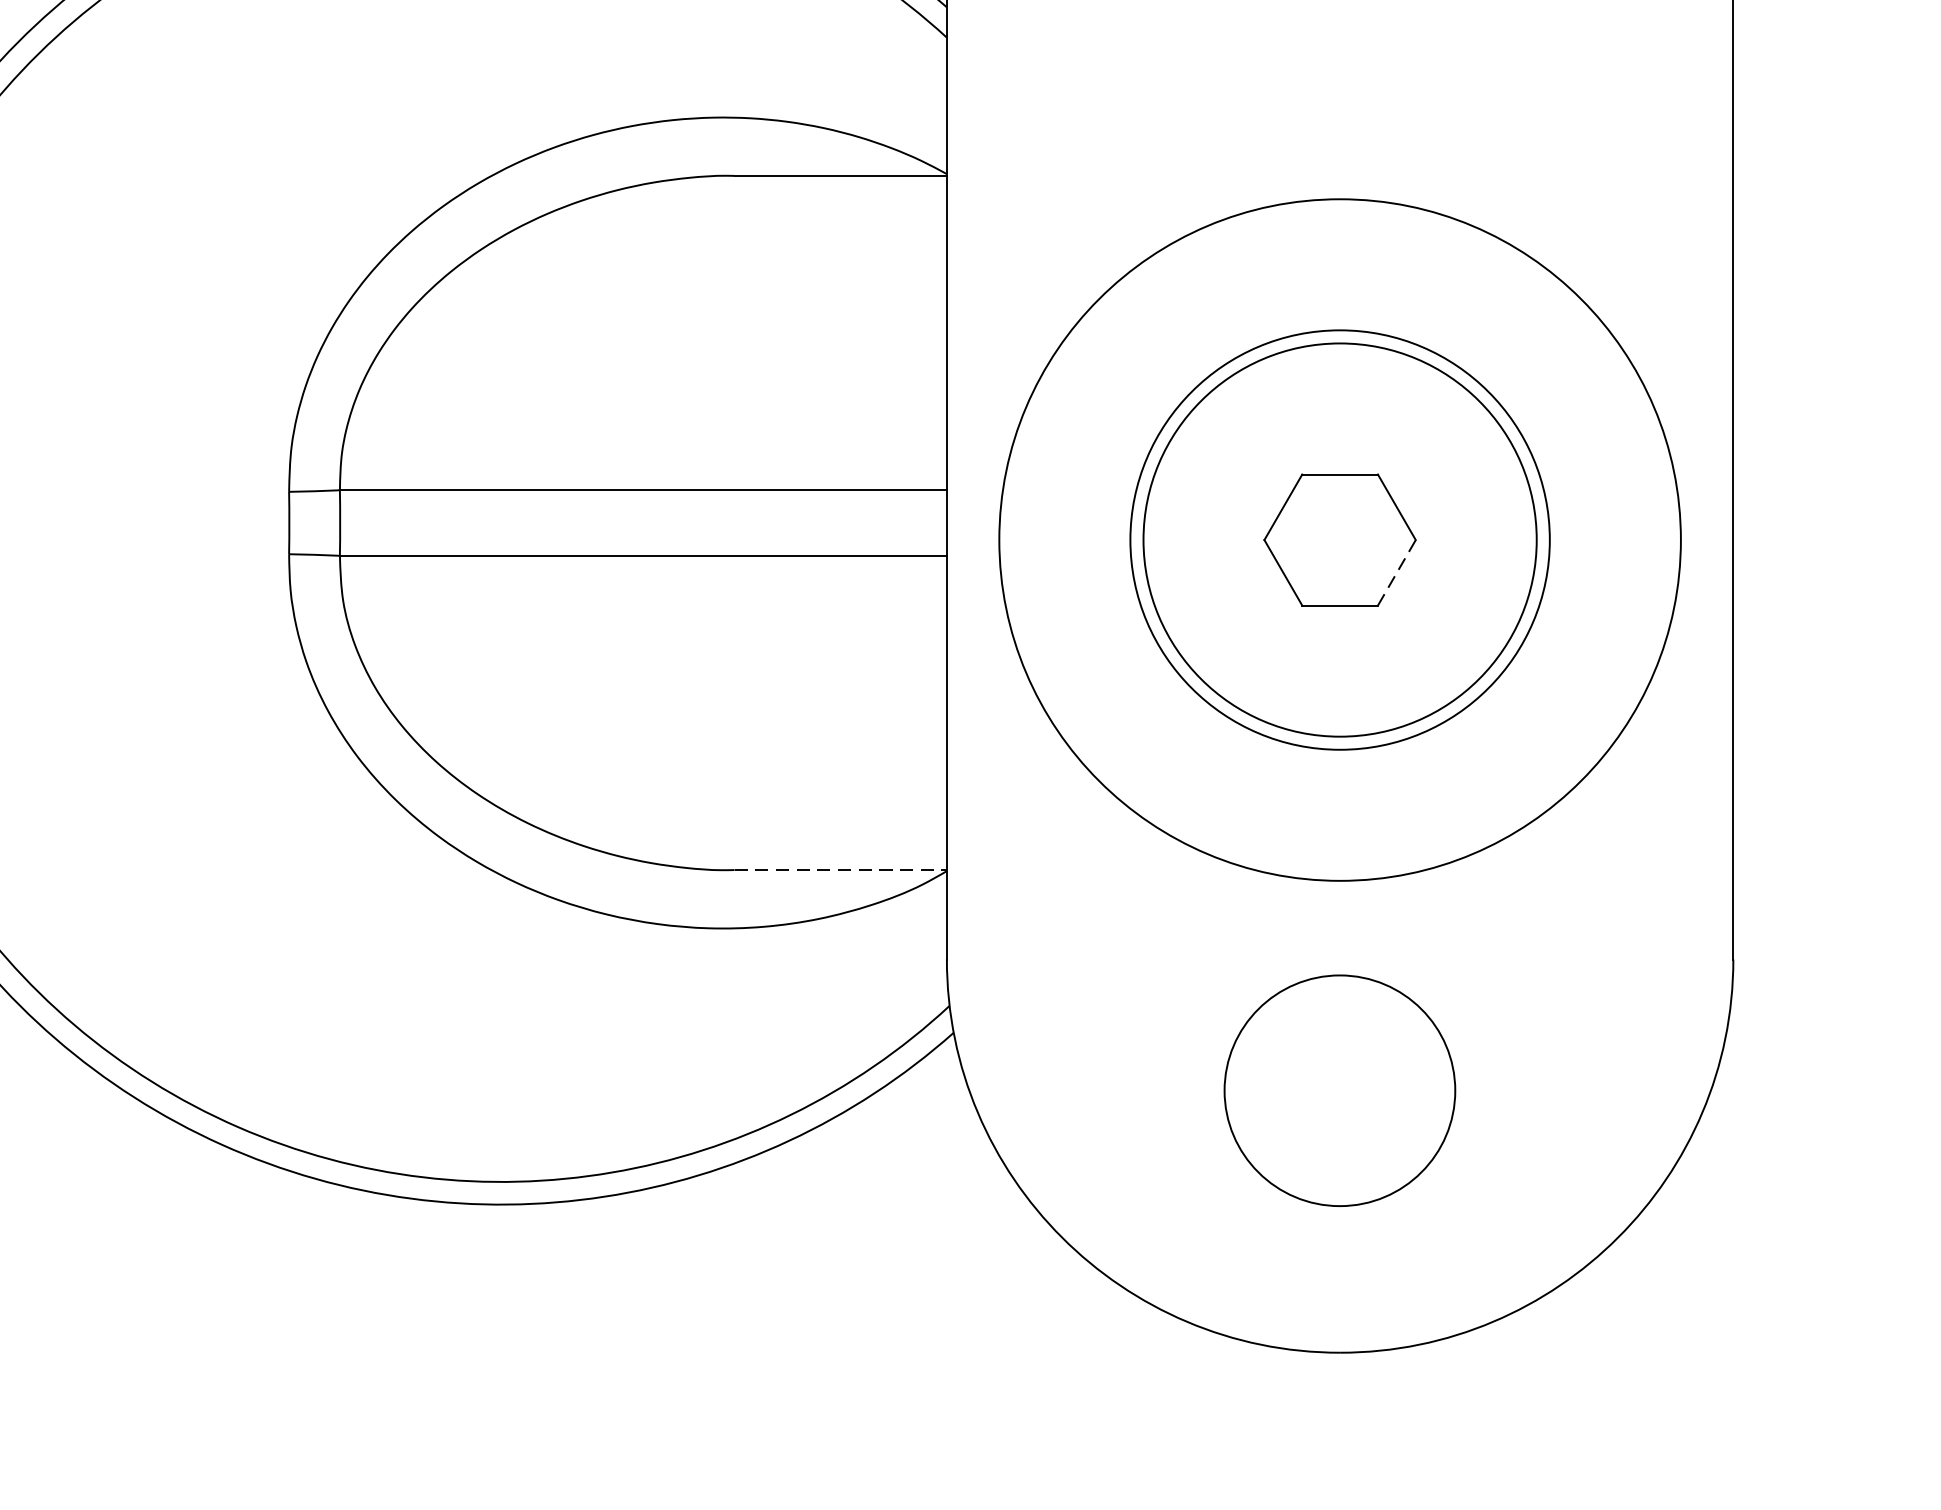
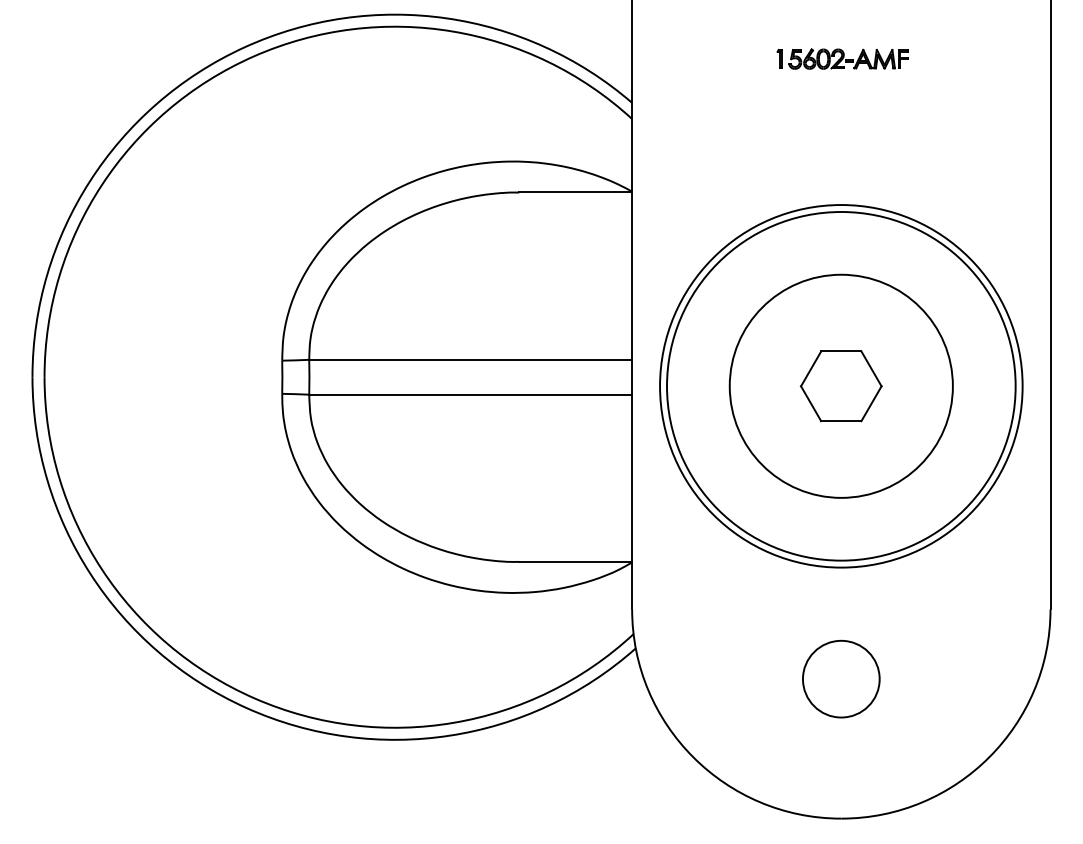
circle: (1340, 540) -> (841, 386), size x1.67
line: (1396, 572) -> (871, 403), dashed -> solid
line: (842, 871) -> (576, 562), dashed -> solid
circle: (1340, 1089) -> (841, 678), size x0.62

